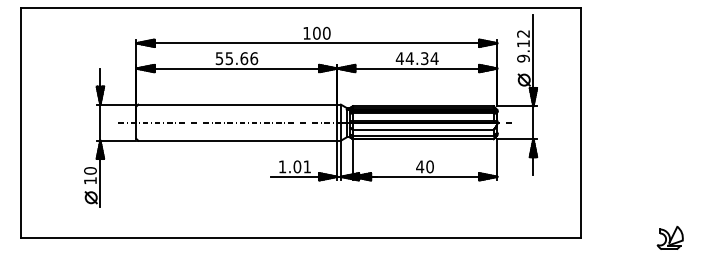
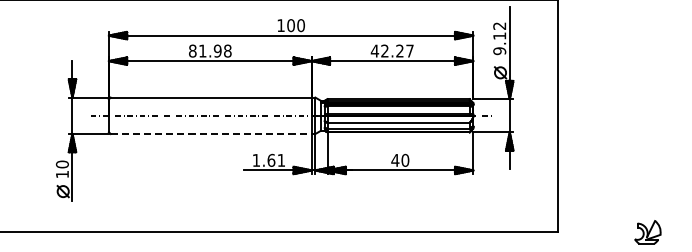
text: (236, 58) -> (209, 50), 55.66 -> 81.98
text: (421, 58) -> (396, 50), 44.34 -> 42.27
line: (237, 140) -> (210, 133), solid -> dashed
text: (297, 166) -> (271, 160), 1.01 -> 1.61

